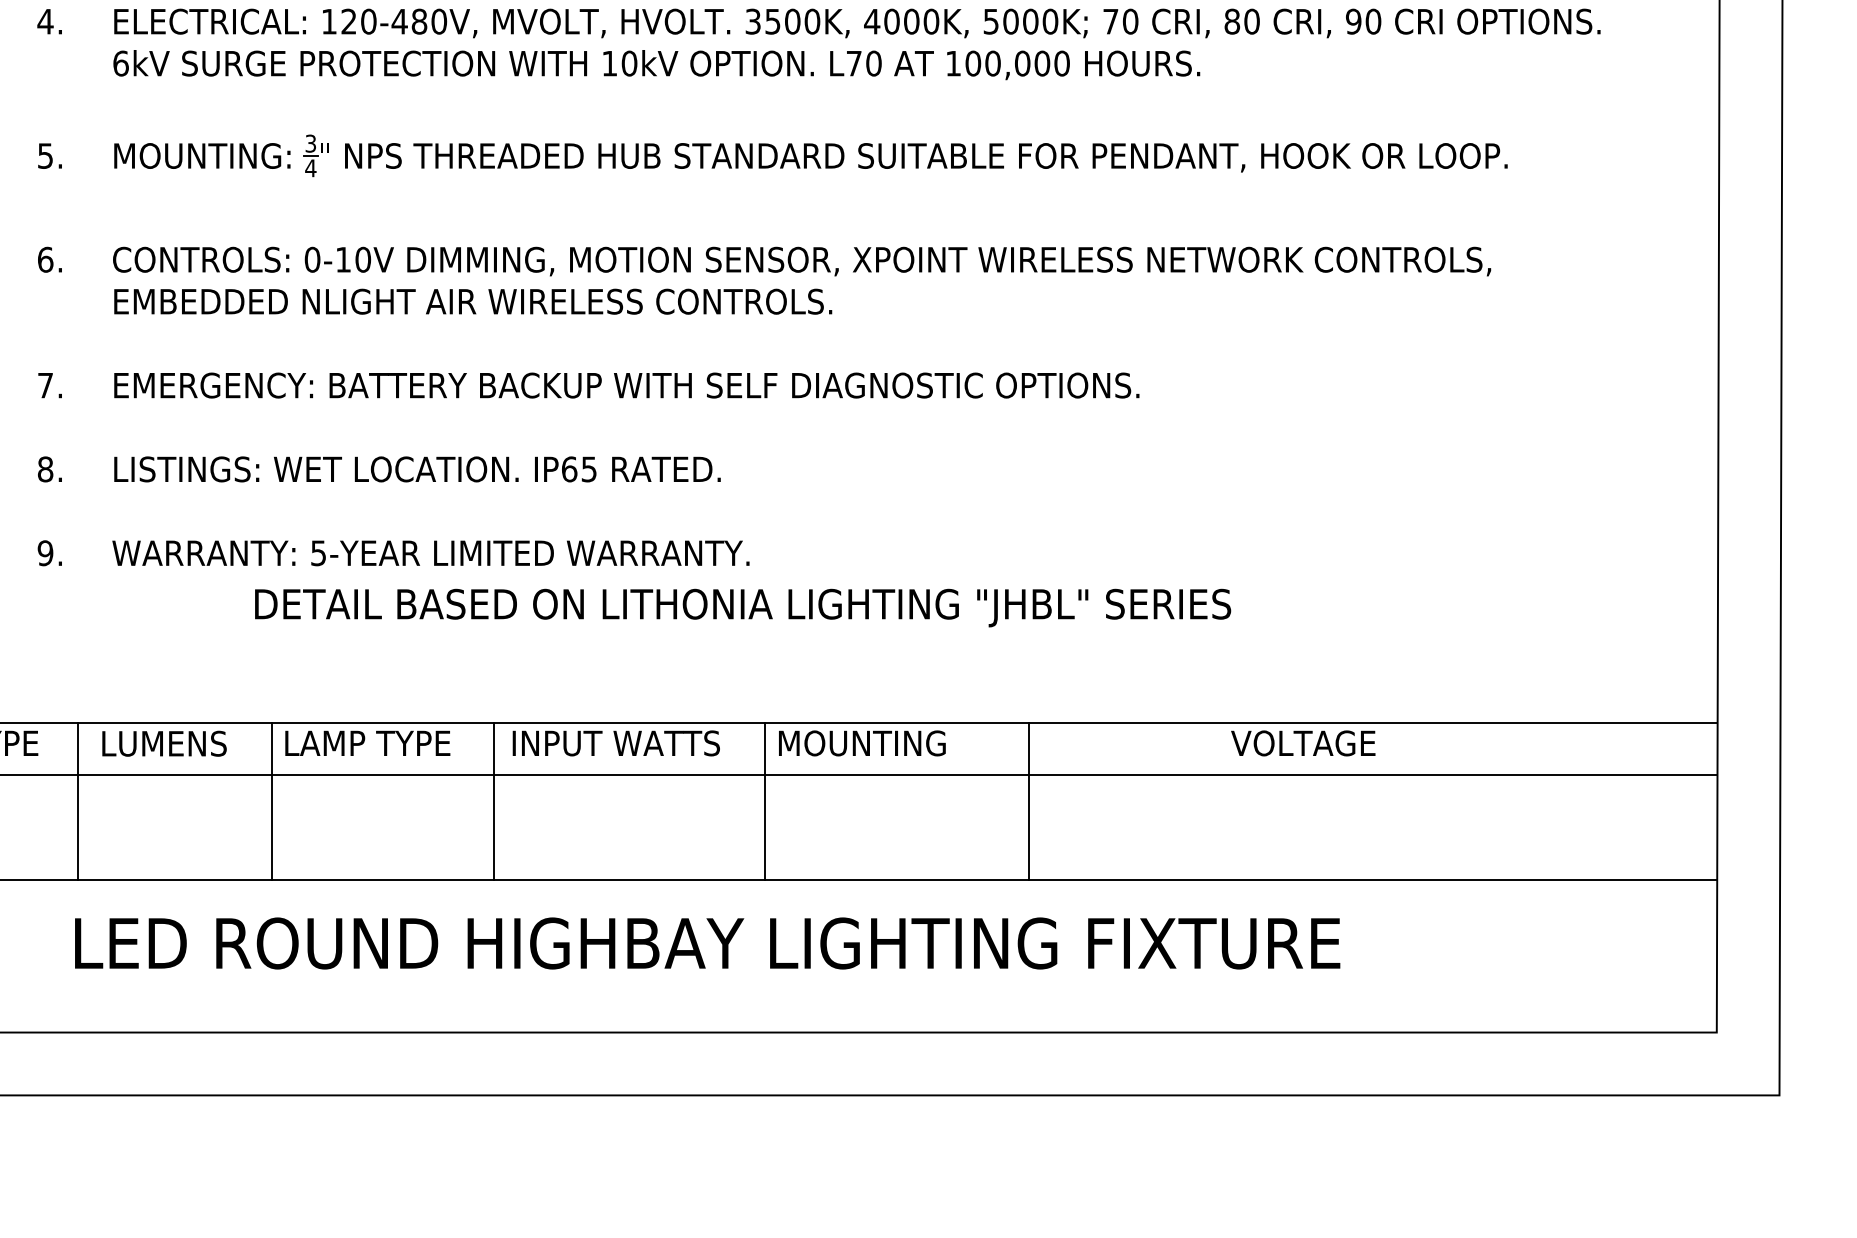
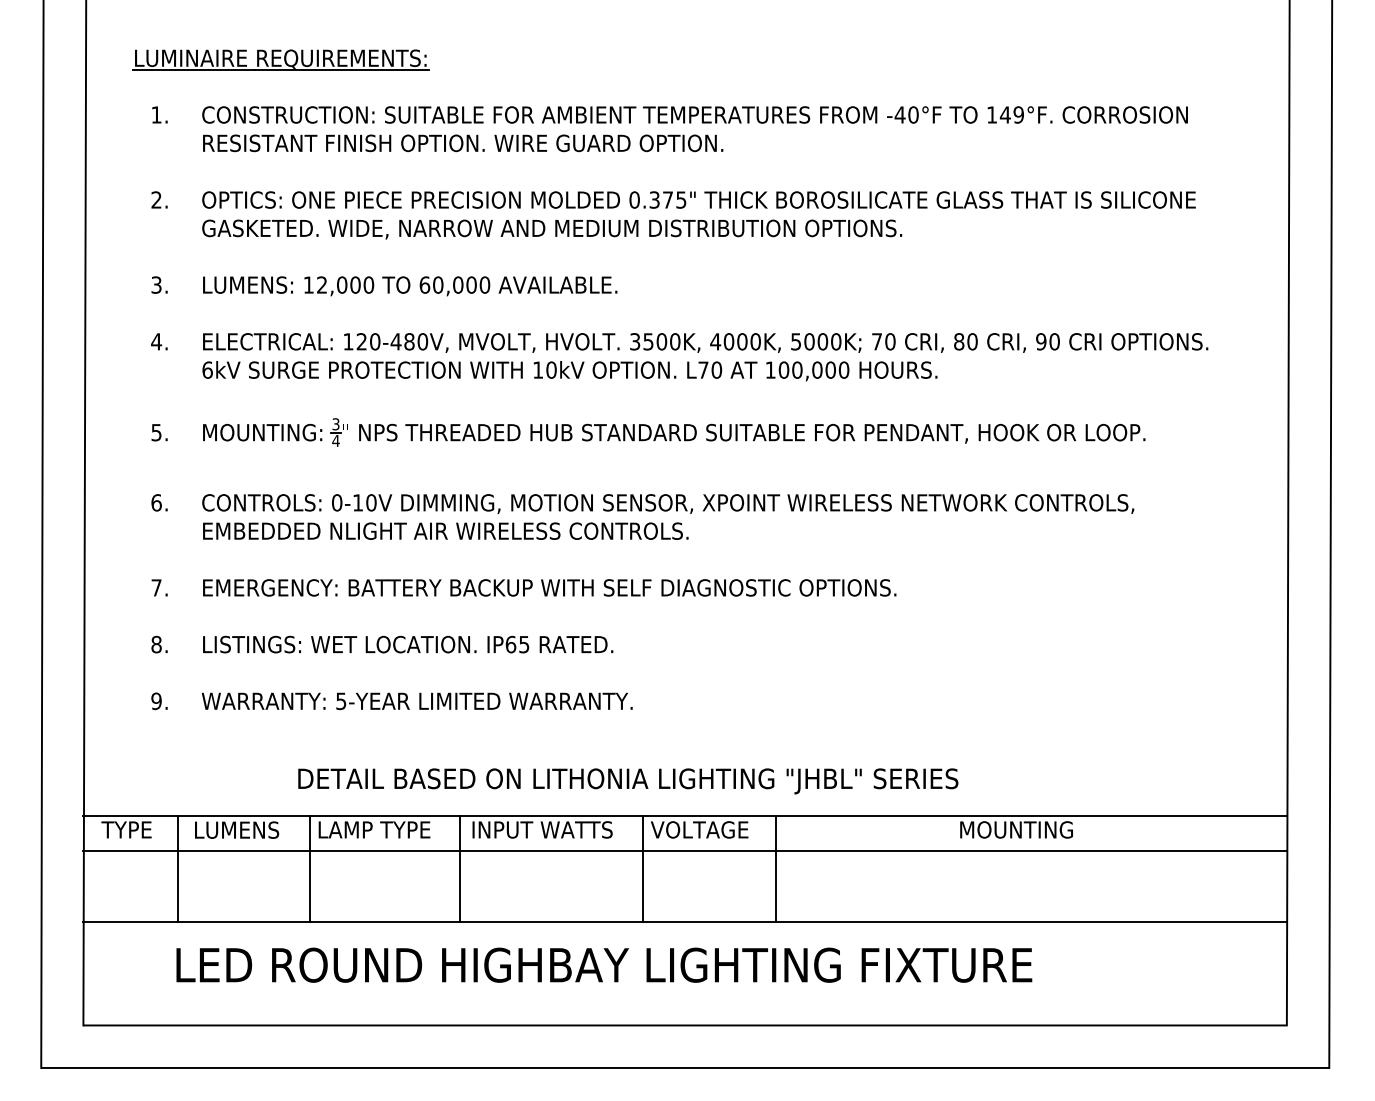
text: (743, 608) -> (628, 781), moved
text: (860, 742) -> (707, 829), MOUNTING -> VOLTAGE
text: (1315, 742) -> (1015, 829), VOLTAGE -> MOUNTING
line: (1028, 801) -> (776, 869), moved

